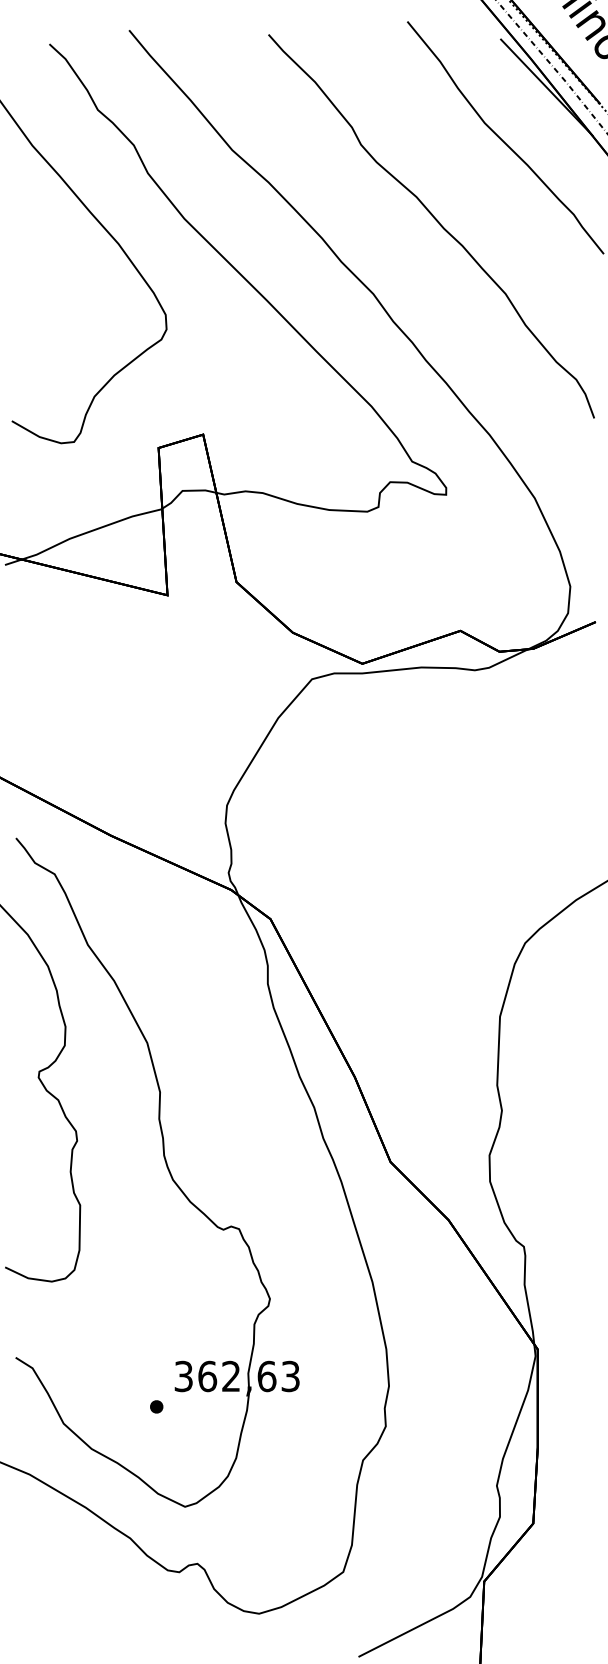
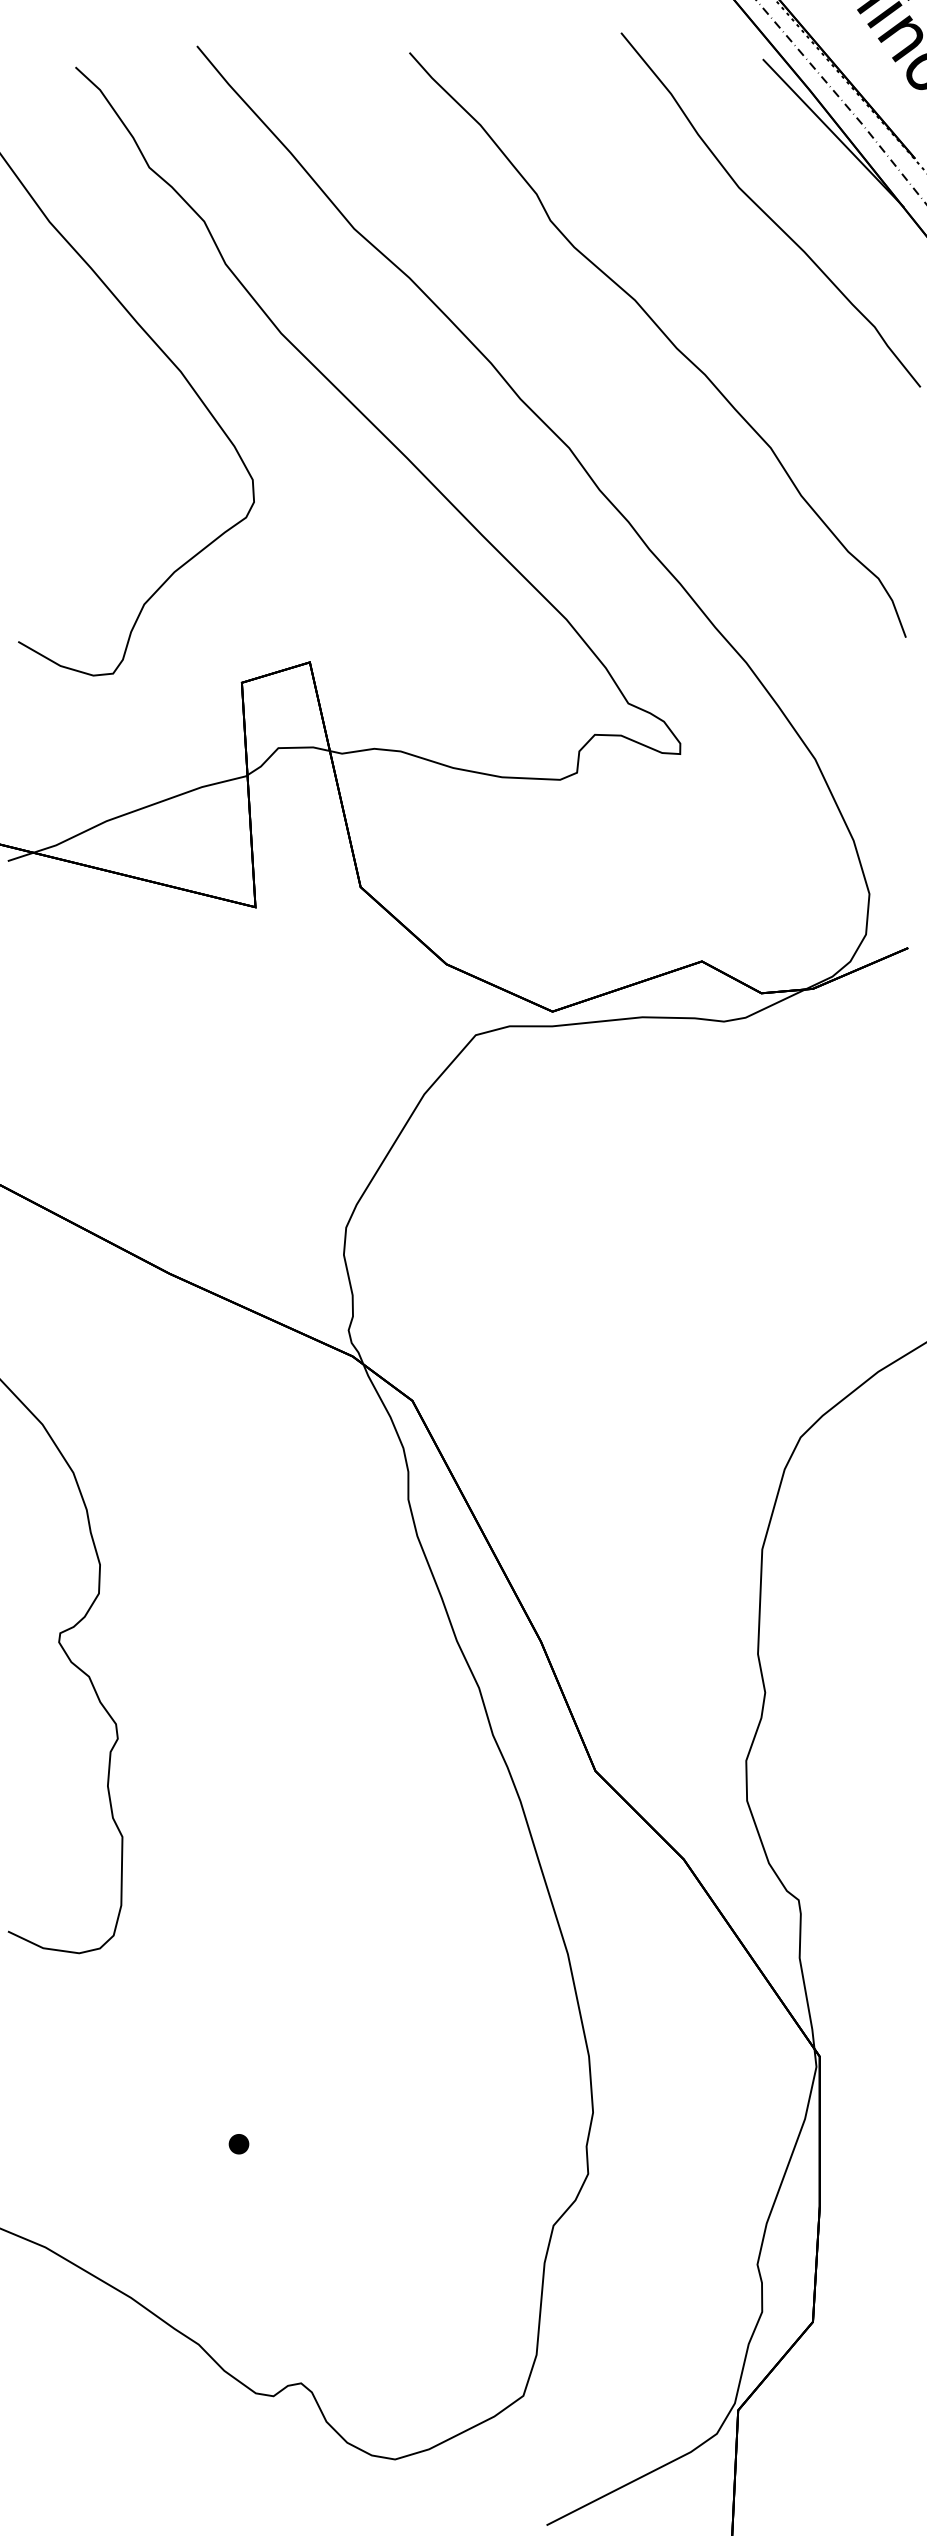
part: (166, 1167) -> (253, 1779), removed

